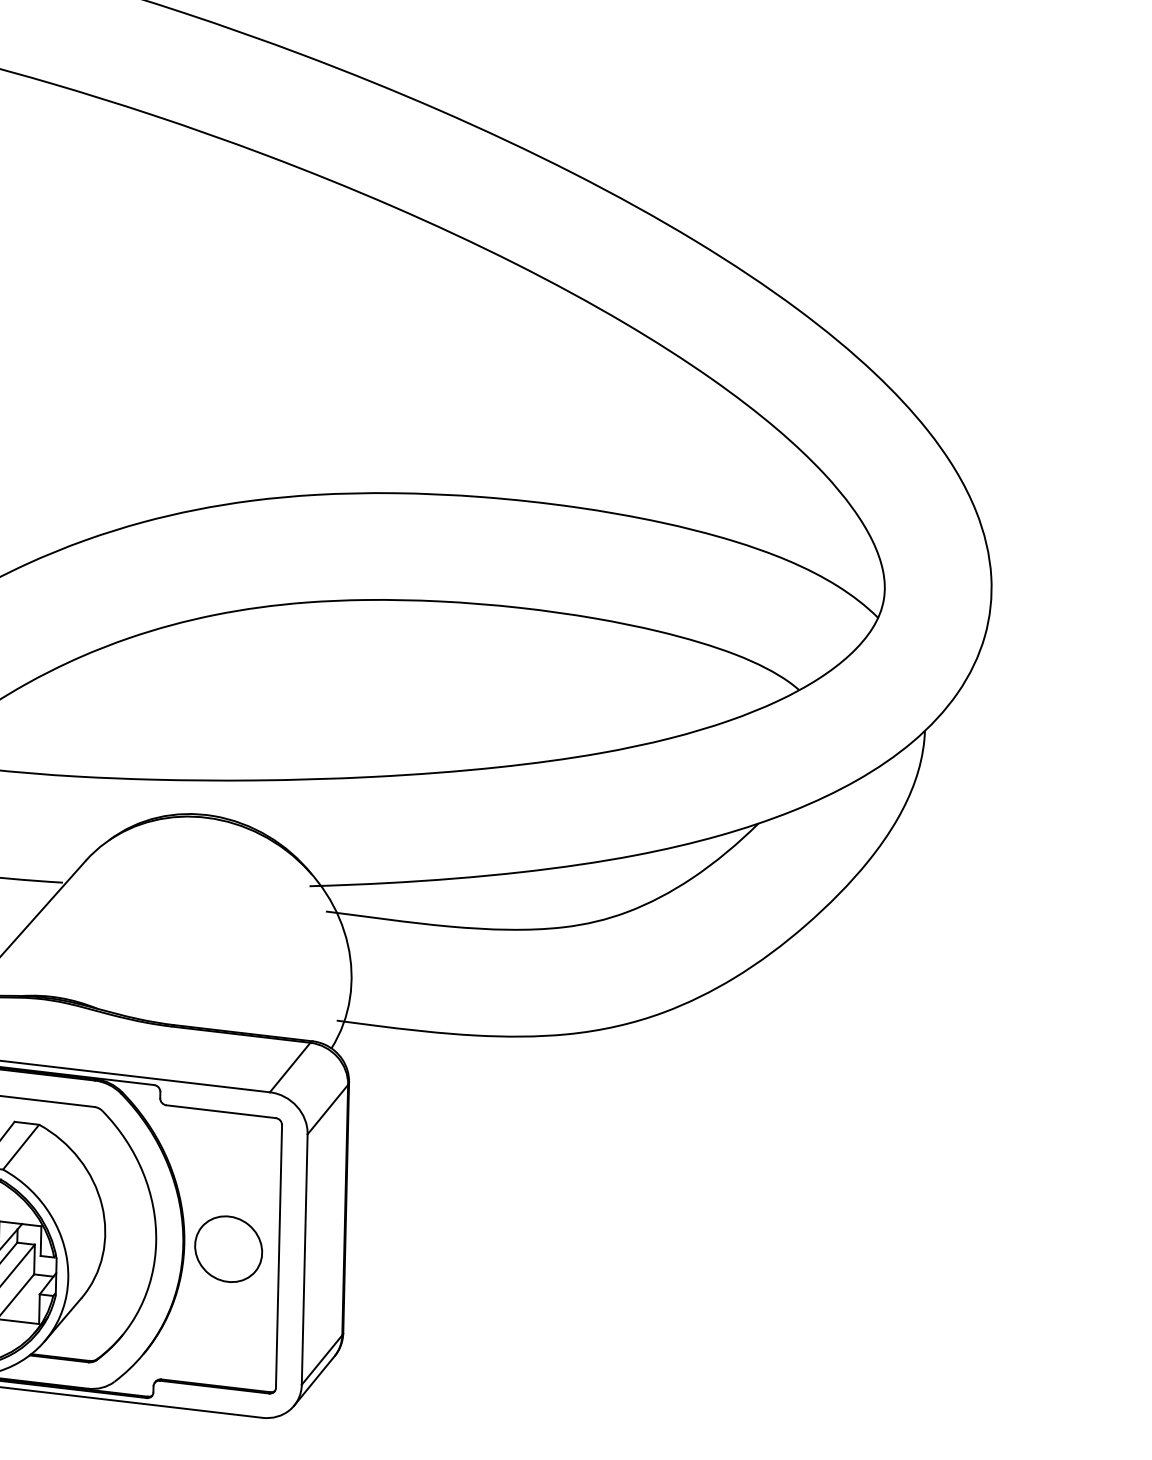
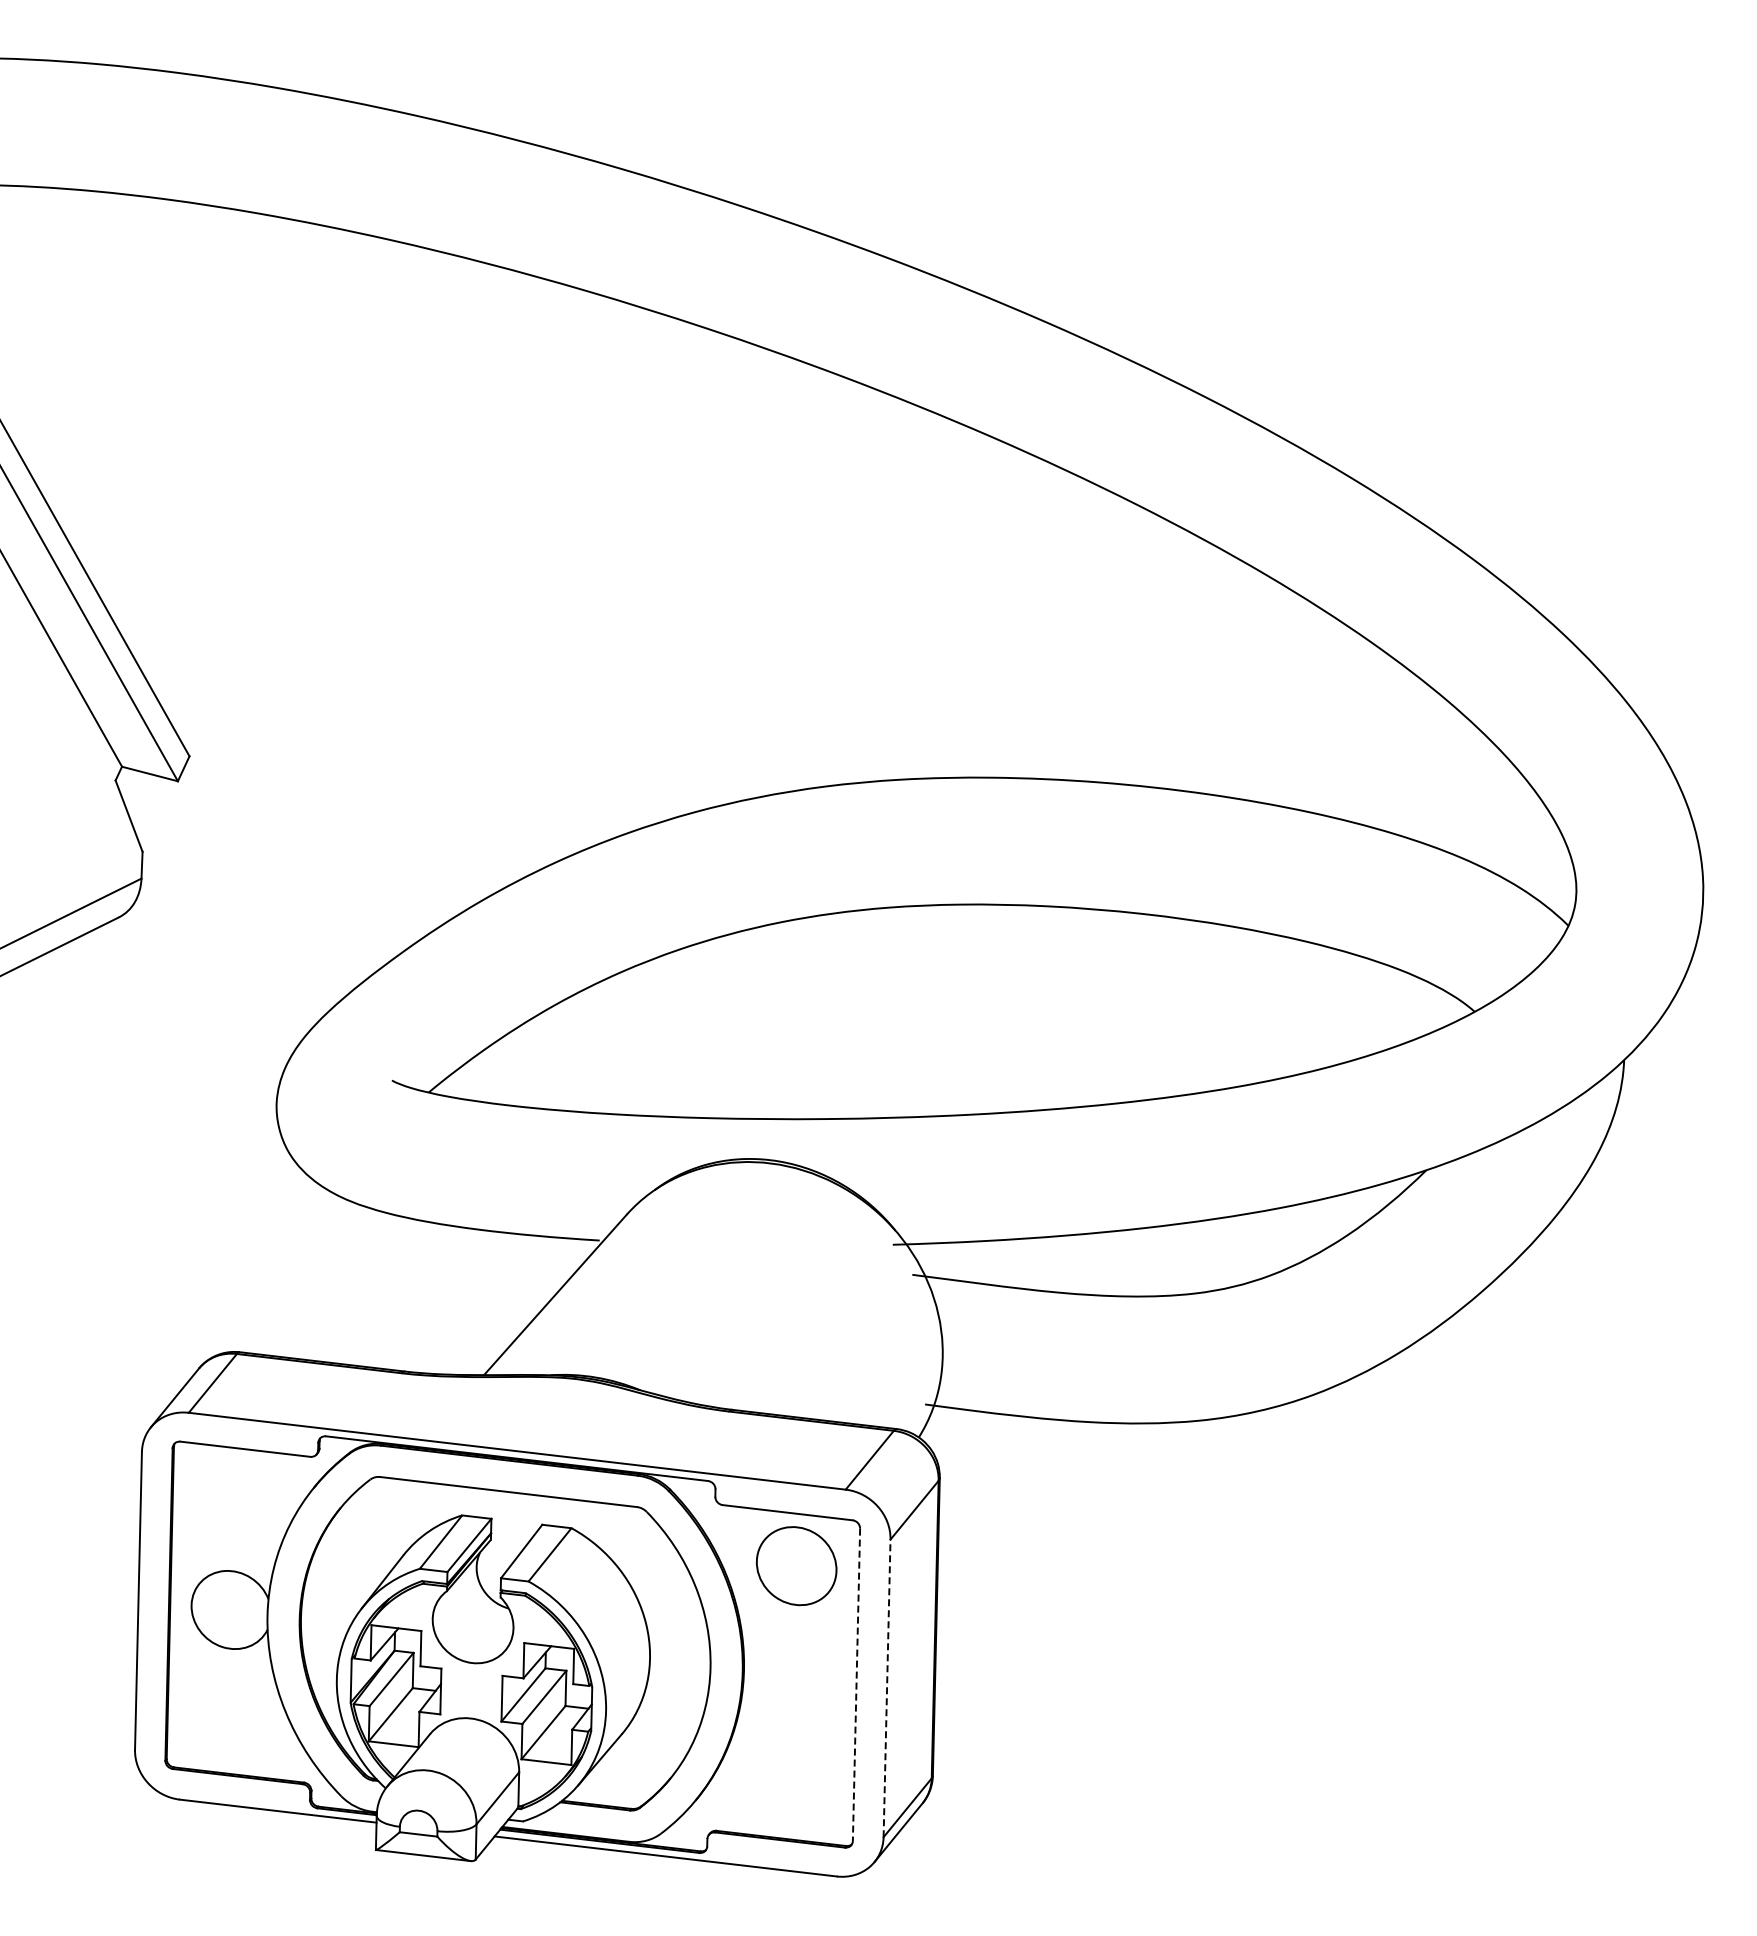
part: (228, 1249) -> (796, 1566), moved
line: (279, 1257) -> (856, 1685), solid -> dashed
line: (305, 1259) -> (887, 1688), solid -> dashed

